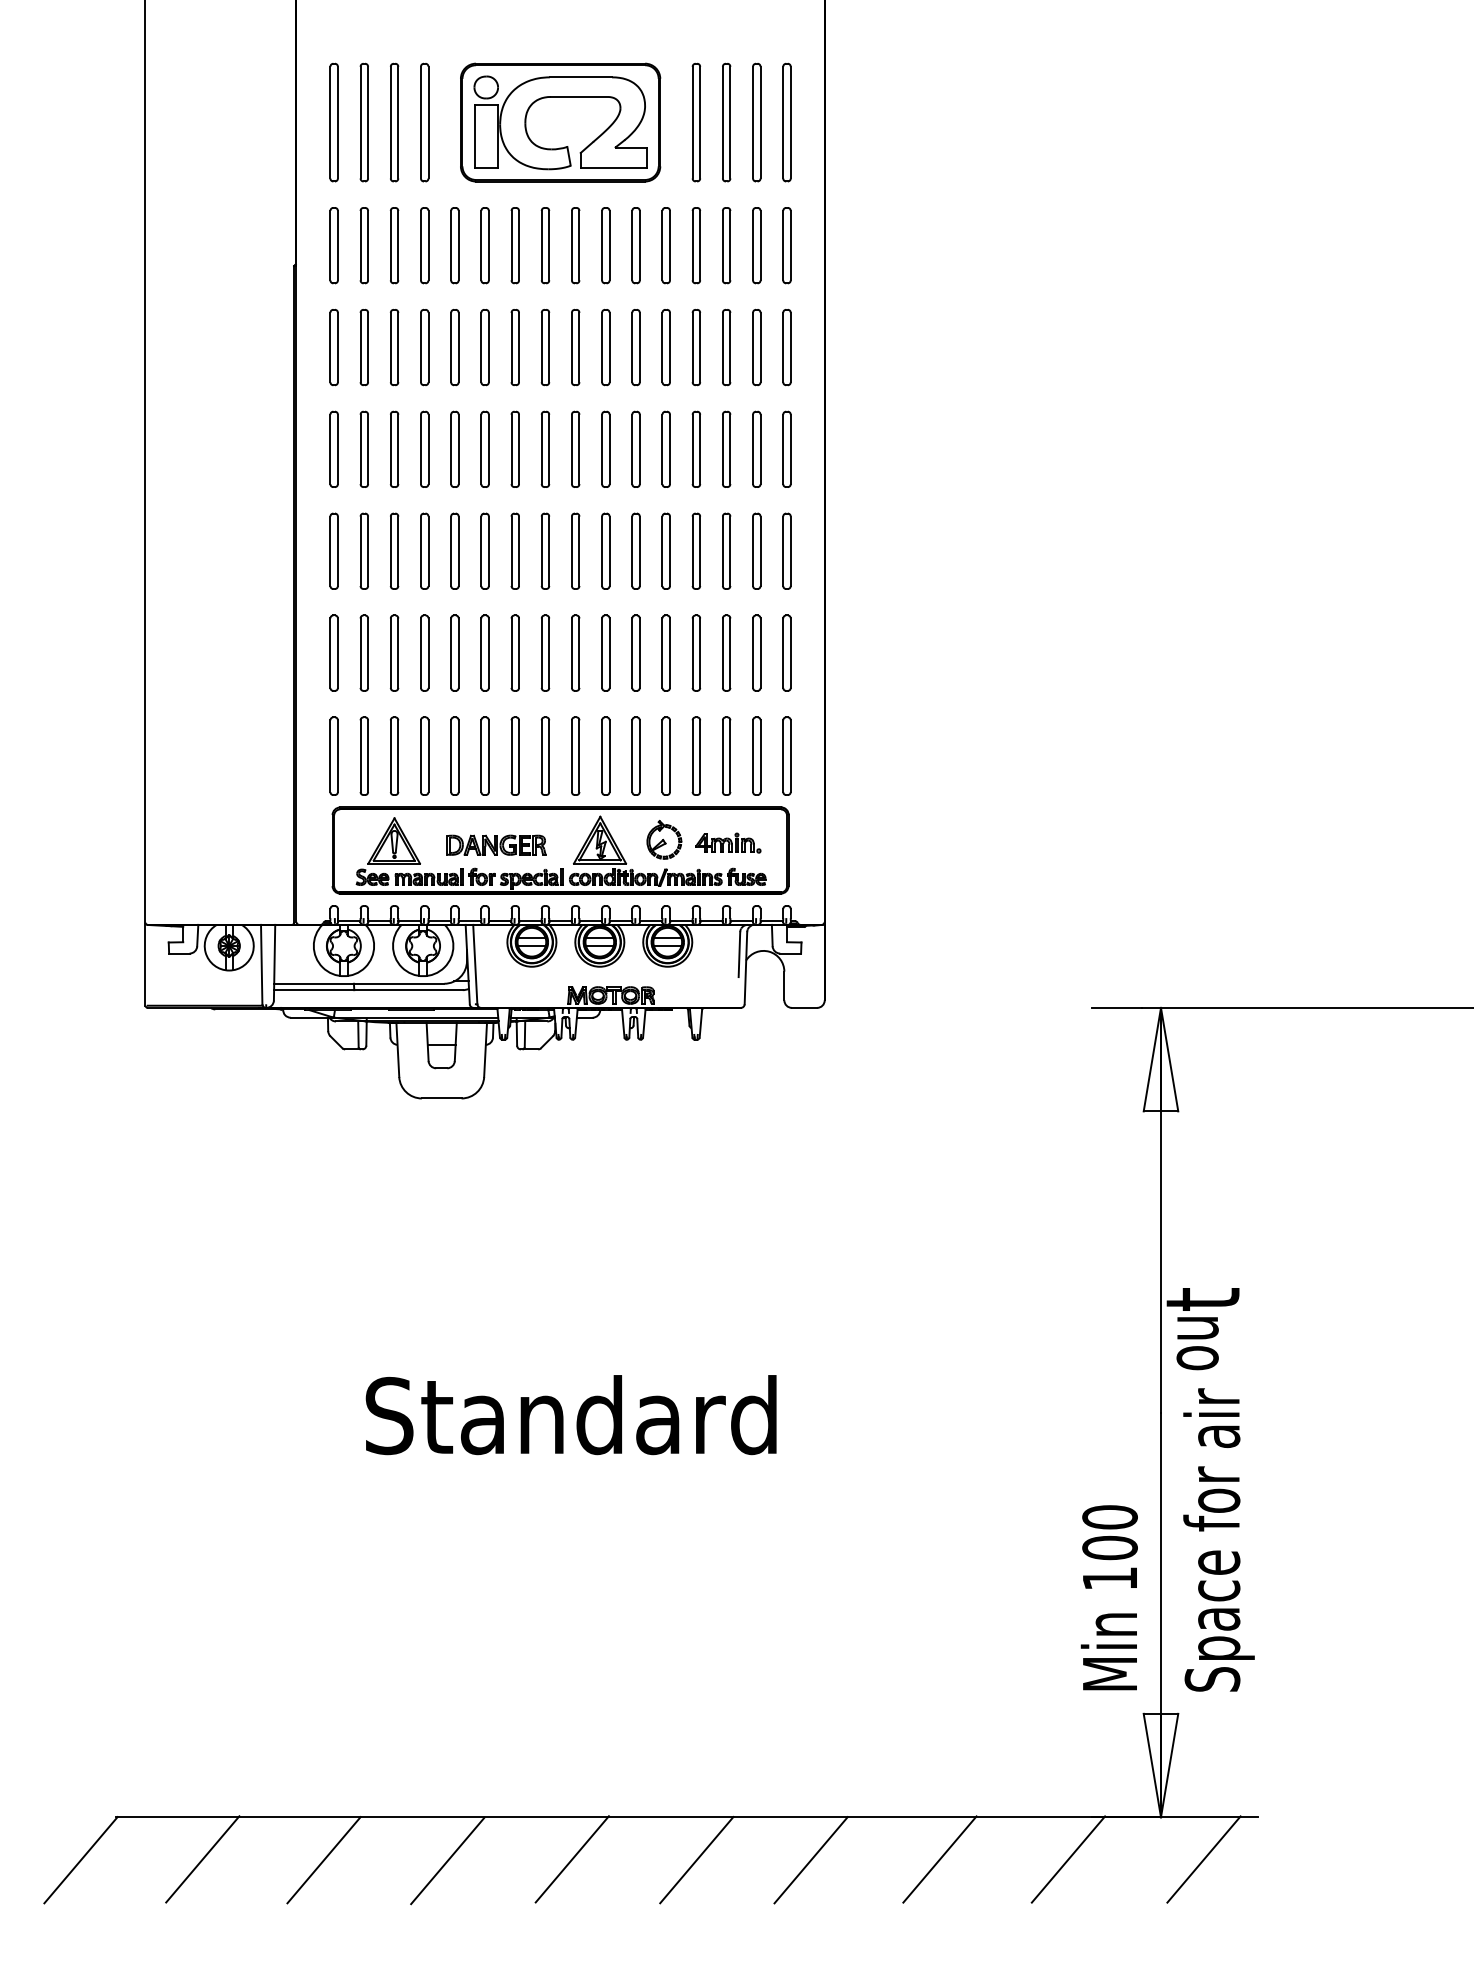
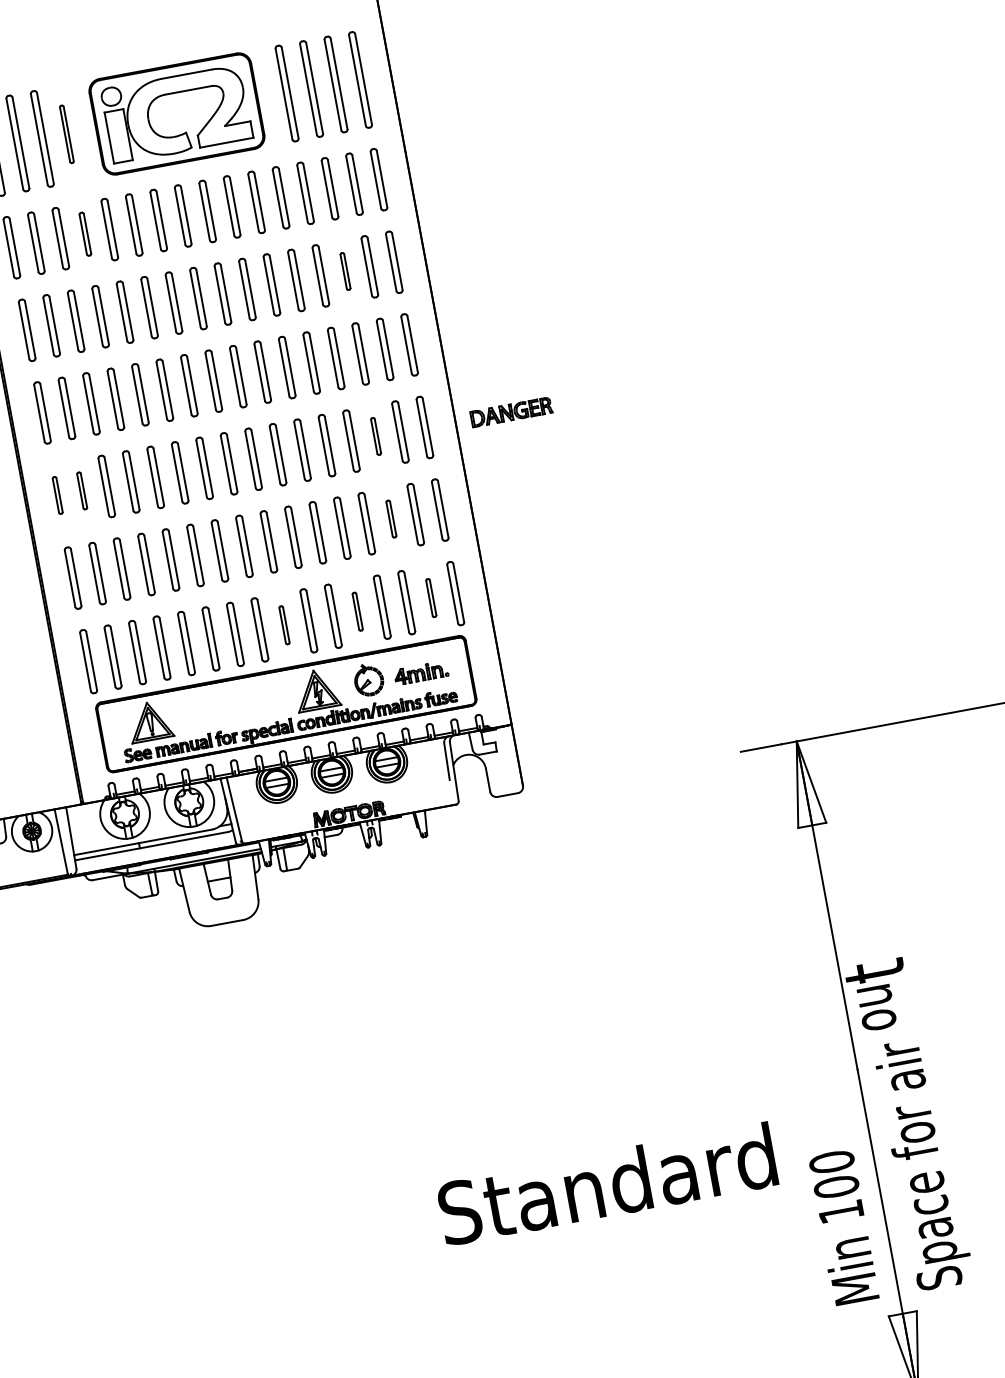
part: (424, 122) -> (66, 134), size x0.6
part: (424, 245) -> (85, 234), size x0.7
part: (726, 347) -> (345, 271), size x0.6
part: (333, 550) -> (57, 495), size x0.6
part: (363, 550) -> (81, 490), size x0.6
part: (726, 550) -> (375, 435), size x0.6
part: (726, 652) -> (391, 518), size x0.6
part: (575, 755) -> (284, 624), size x0.6
part: (665, 755) -> (357, 611), size x0.6
part: (756, 755) -> (430, 597), size x0.6
part: (496, 844) -> (511, 411), moved
text: (570, 1415) -> (606, 1184), moved

